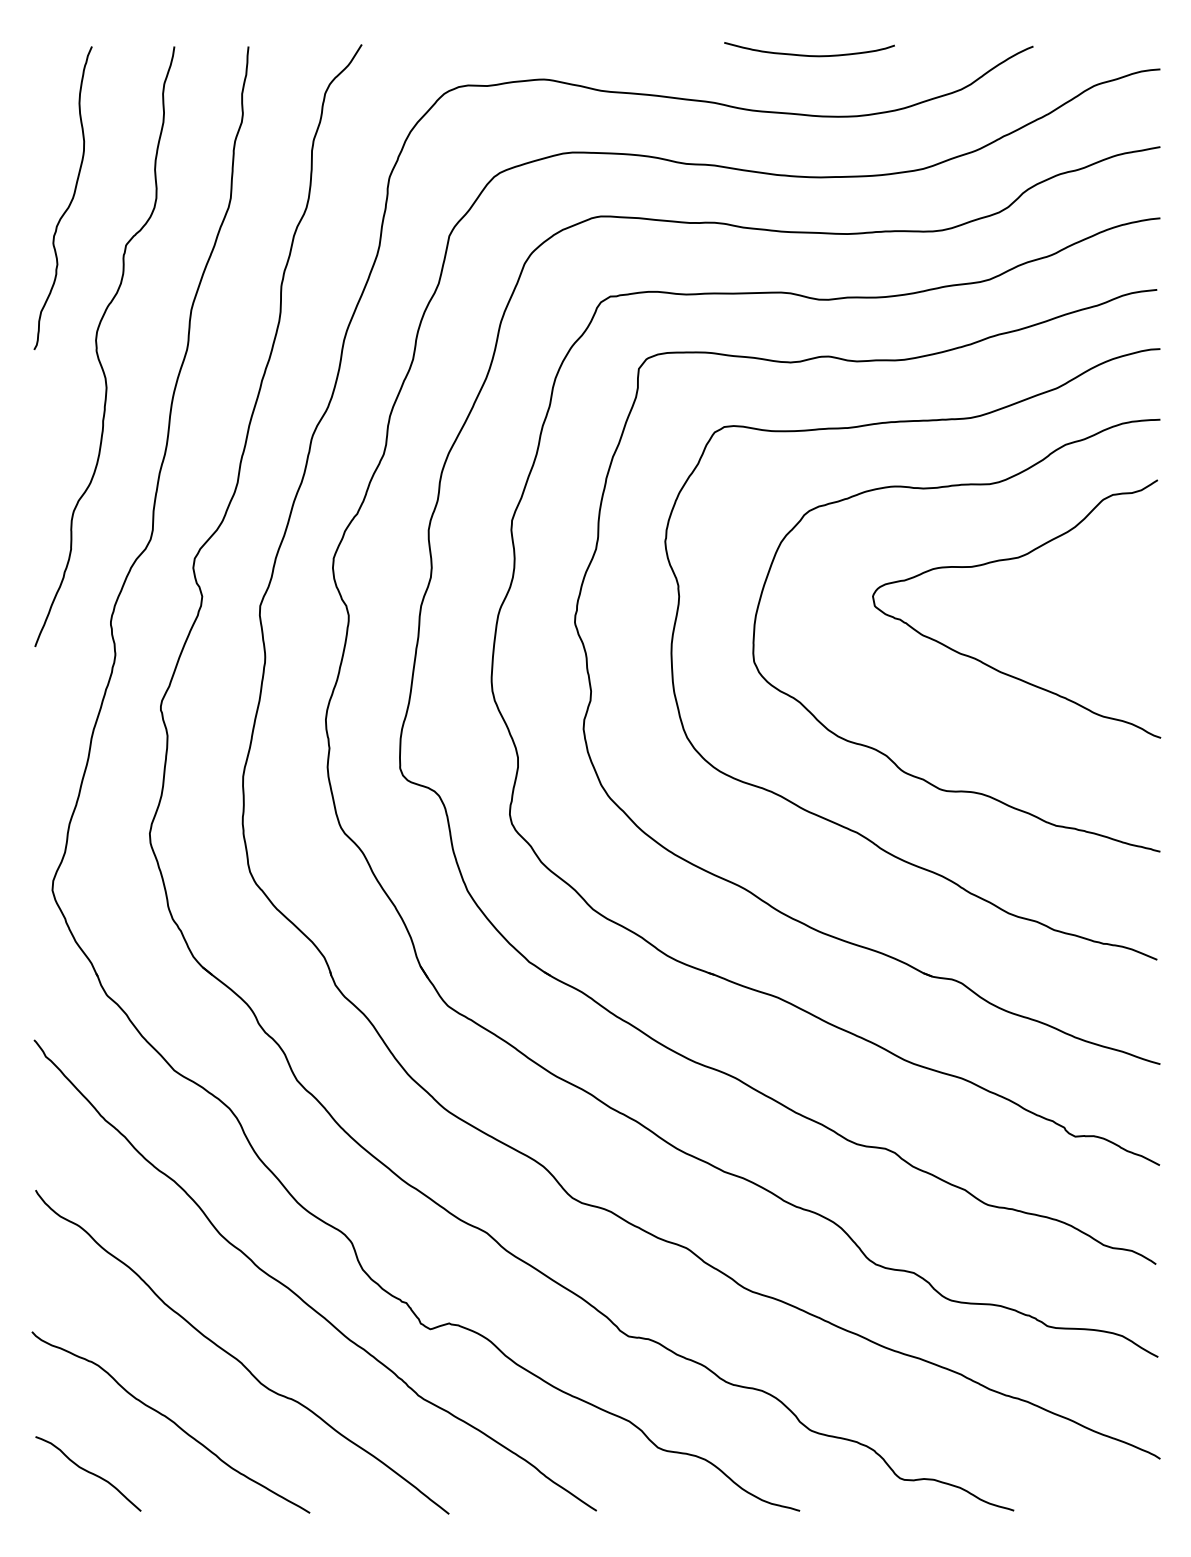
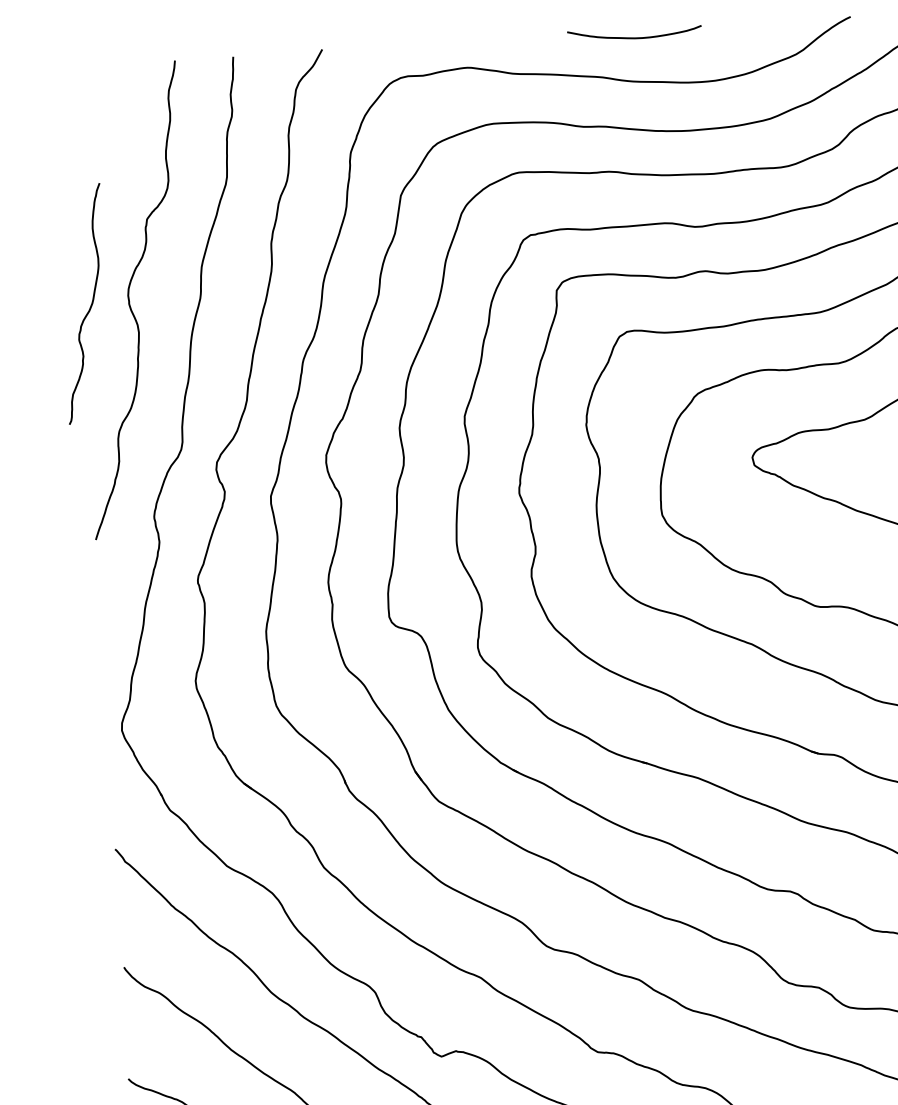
curve: (806, 54) -> (632, 37), moved
curve: (70, 200) -> (90, 305), moved

